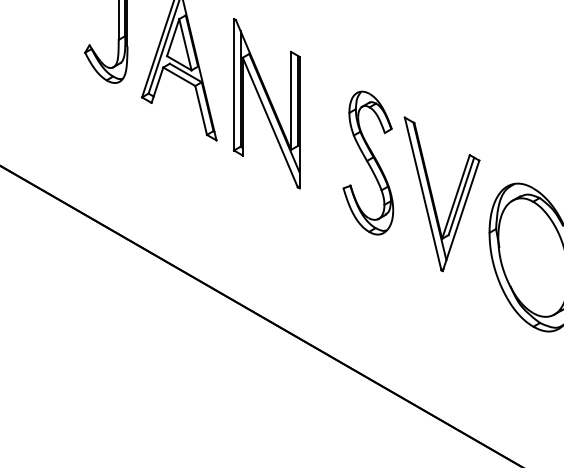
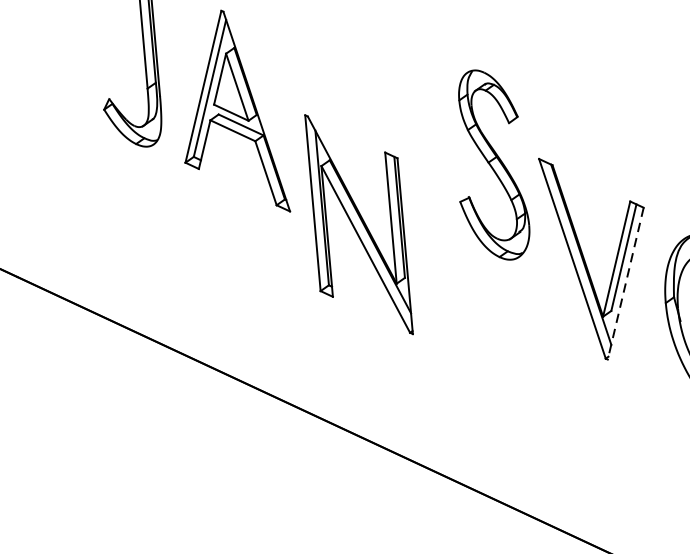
part: (266, 103) -> (358, 224), moved
part: (368, 162) -> (490, 164), moved
line: (460, 216) -> (625, 284), solid -> dashed

